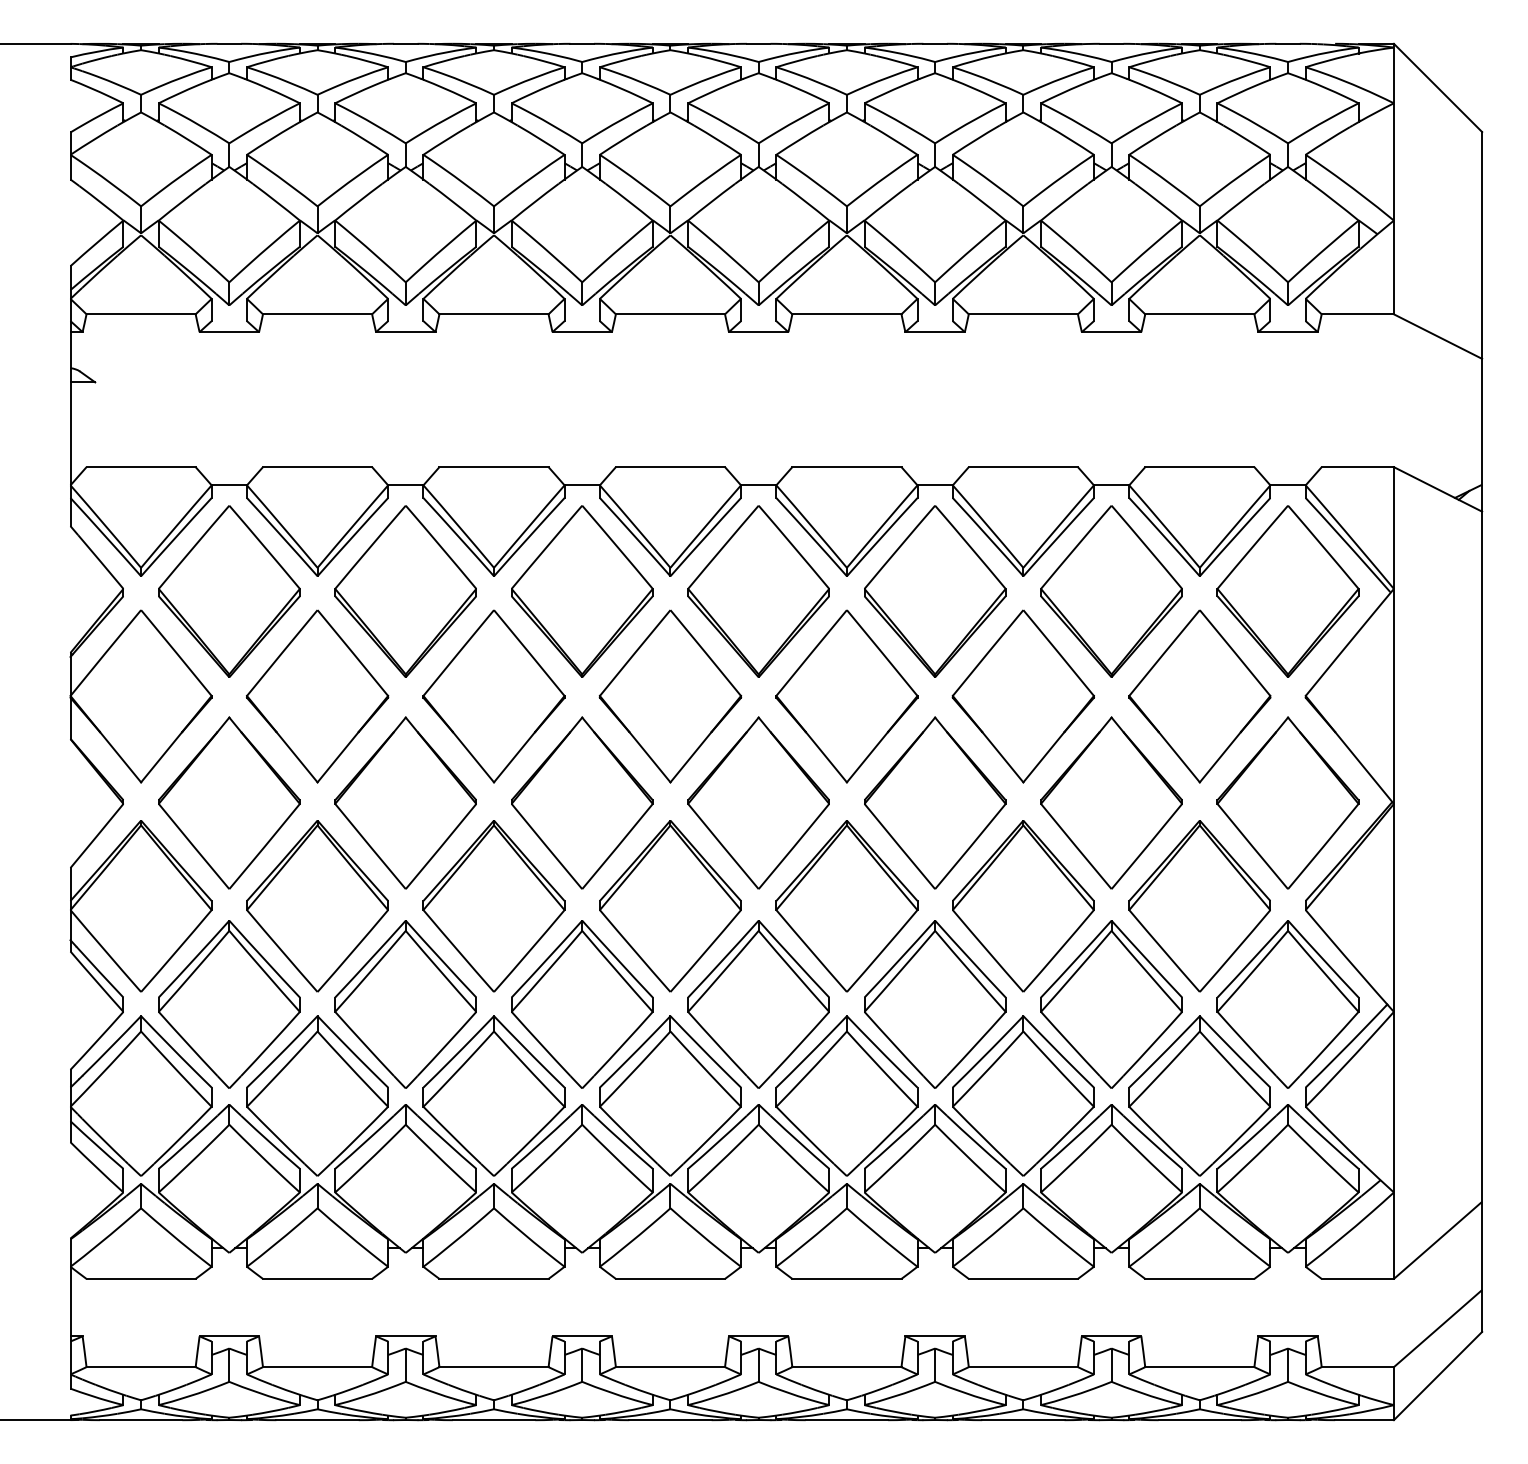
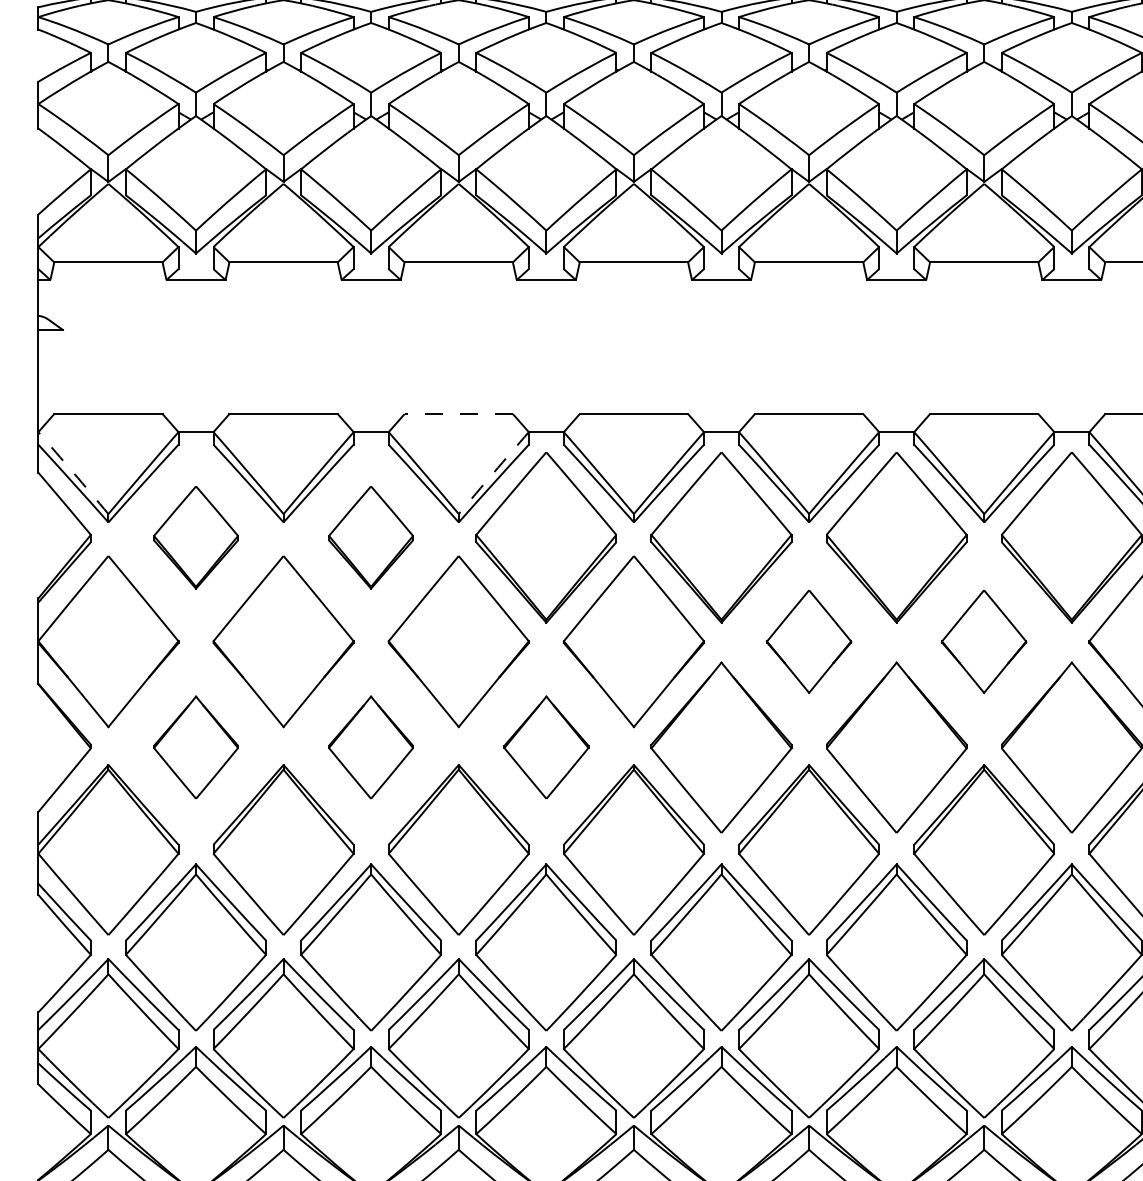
line: (494, 467) -> (459, 414), solid -> dashed
arc: (106, 526) -> (74, 473), solid -> dashed
arc: (529, 526) -> (493, 473), solid -> dashed
part: (229, 591) -> (196, 537), size x0.6
part: (405, 591) -> (370, 537), size x0.6
part: (846, 696) -> (808, 641), size x0.6
part: (1022, 696) -> (983, 641), size x0.6
part: (229, 802) -> (196, 746), size x0.6
part: (405, 802) -> (370, 746), size x0.6
part: (582, 802) -> (546, 746), size x0.6

